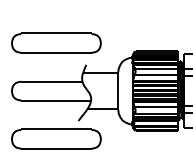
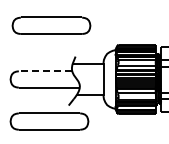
part: (56, 43) -> (51, 25), moved
line: (51, 81) -> (45, 71), solid -> dashed

